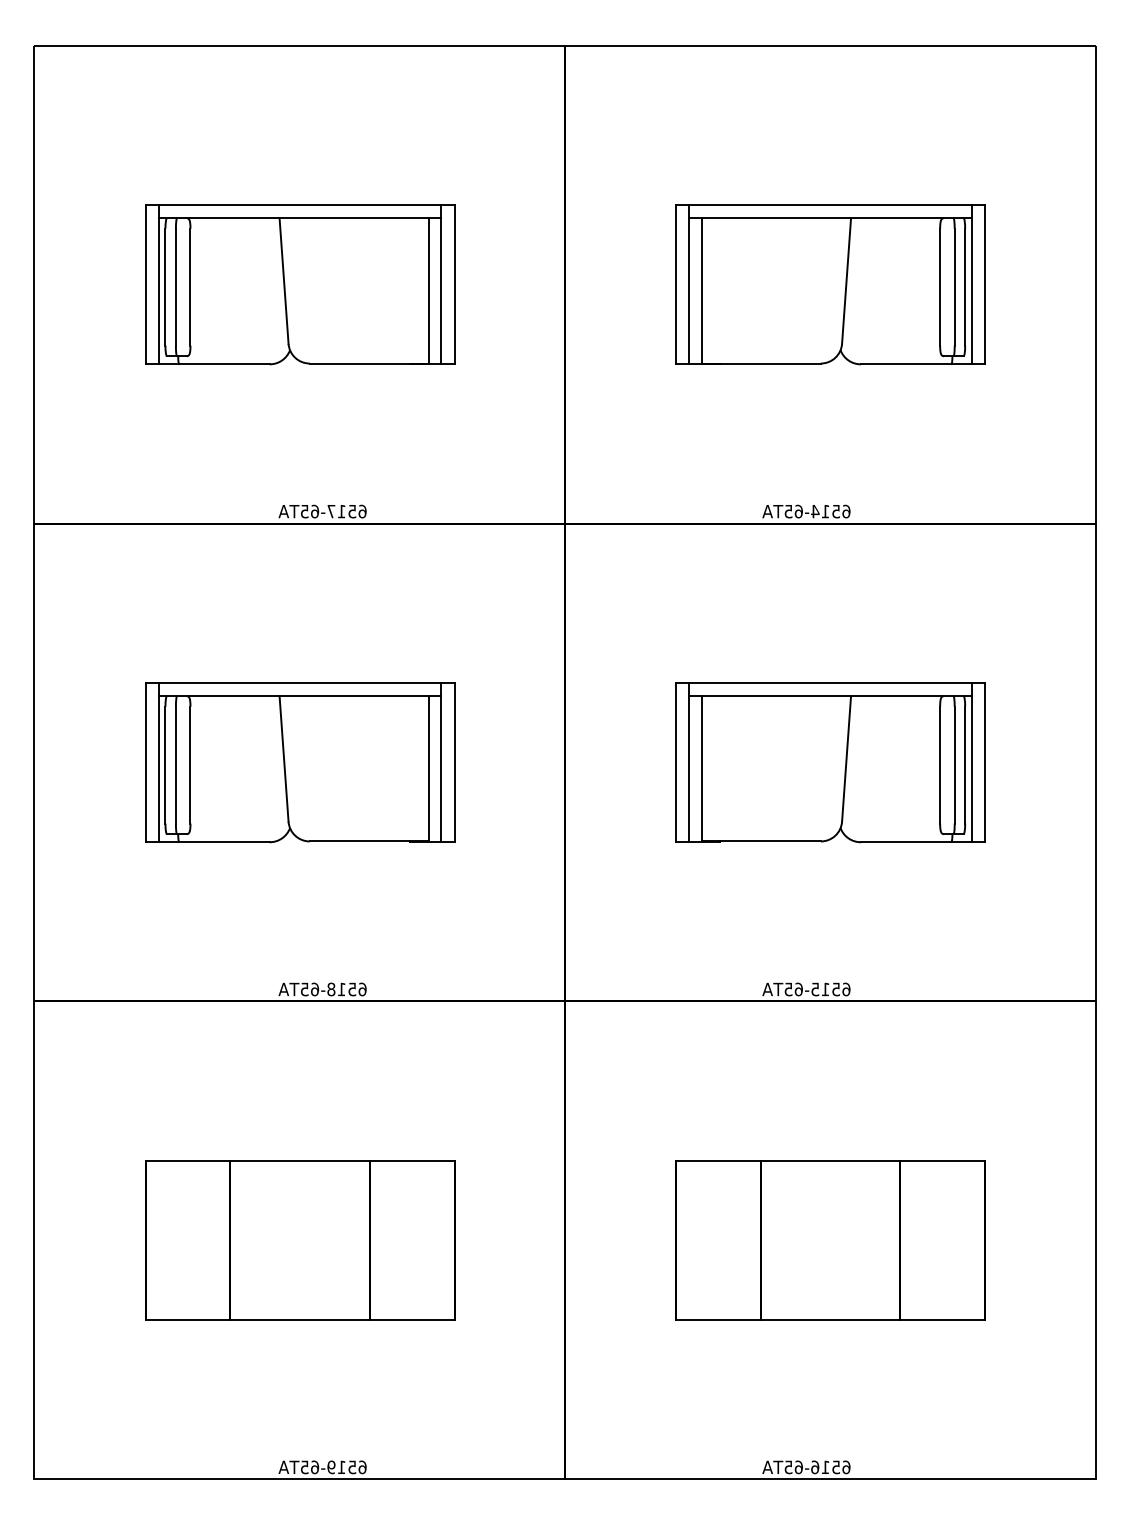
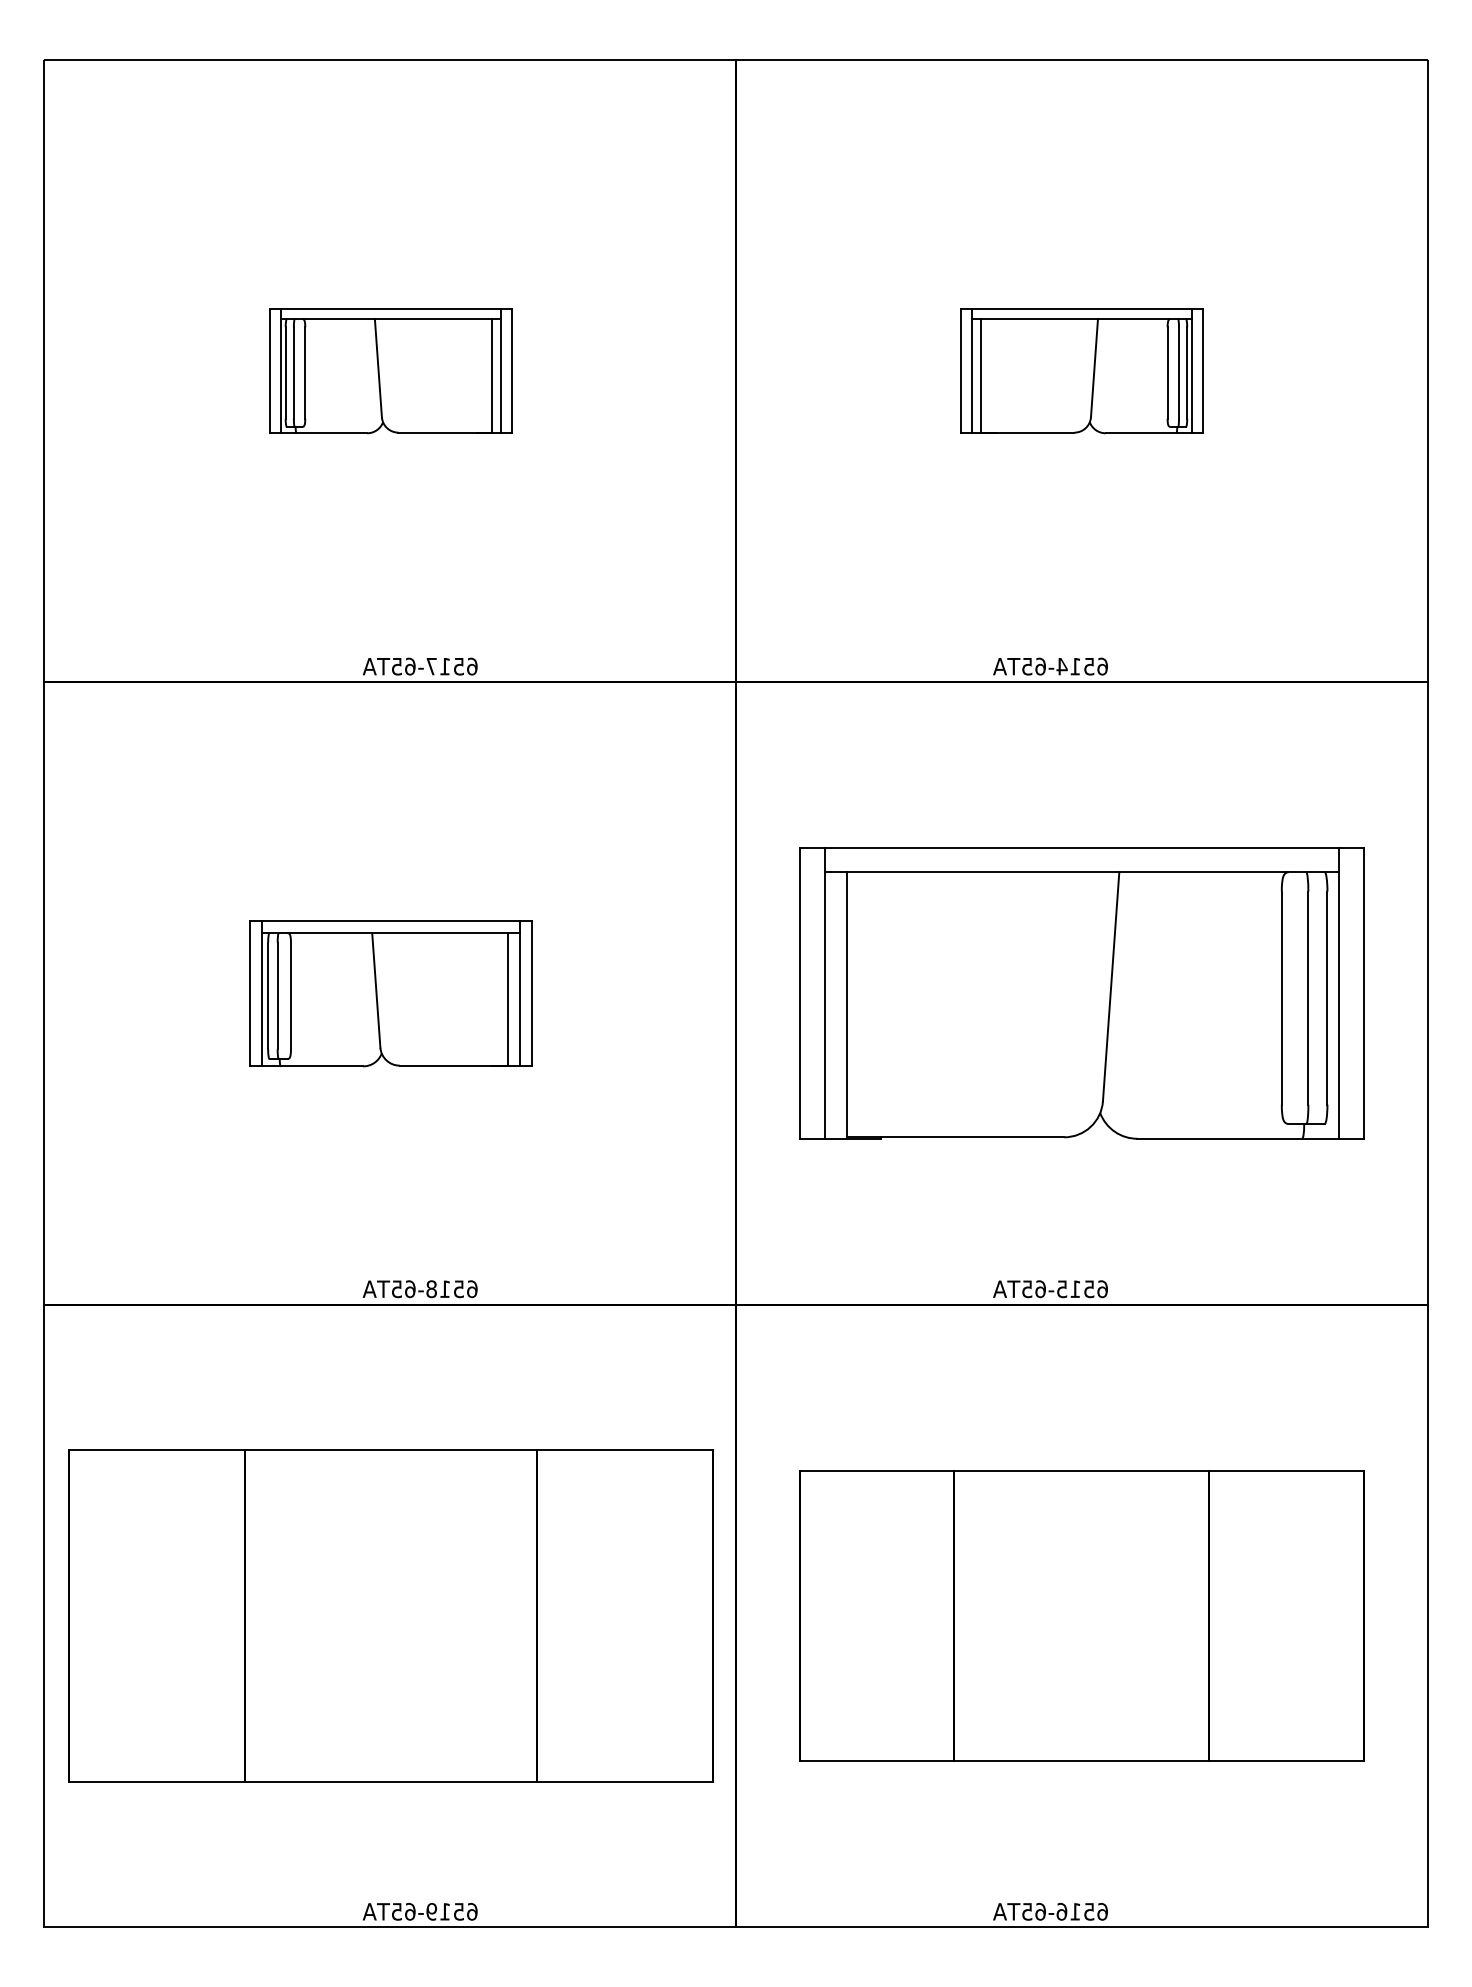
part: (299, 284) -> (390, 370), size x0.6
part: (830, 284) -> (1081, 370), size x0.6
part: (299, 762) -> (390, 993), size x0.7
part: (830, 762) -> (1081, 993), size x1.4
part: (299, 1239) -> (390, 1615), size x1.6
part: (830, 1239) -> (1081, 1615), size x1.4

